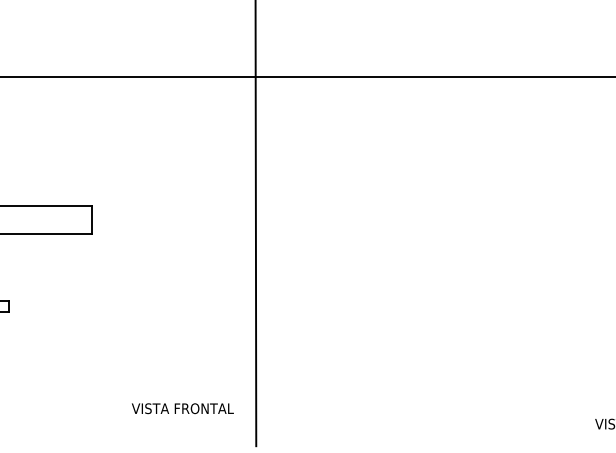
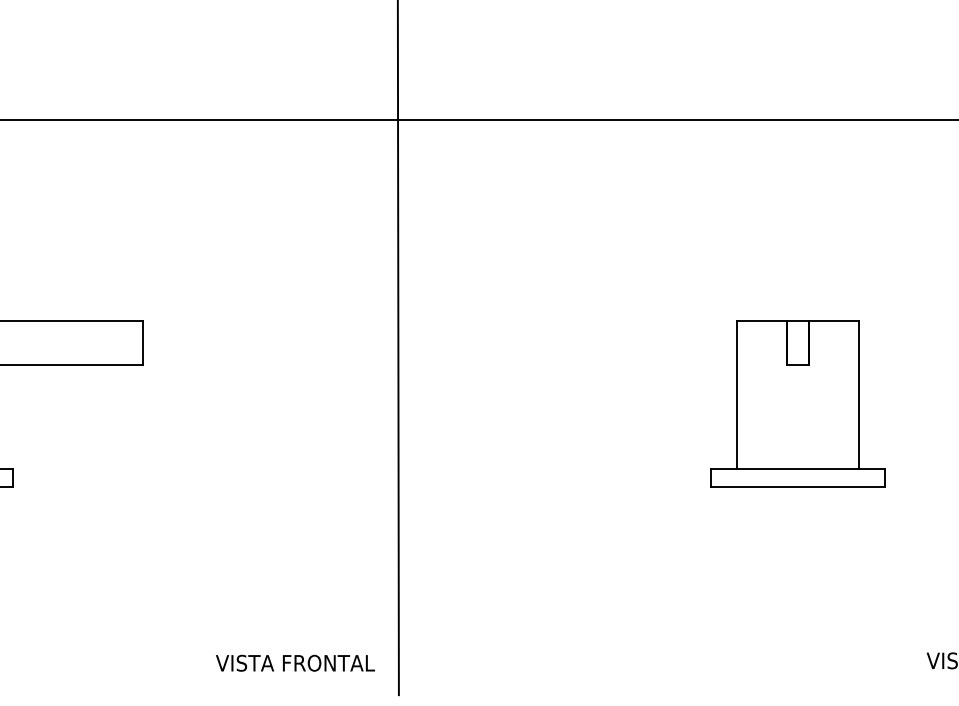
part: (512, 258) -> (798, 402), added
text: (182, 408) -> (294, 662), moved

